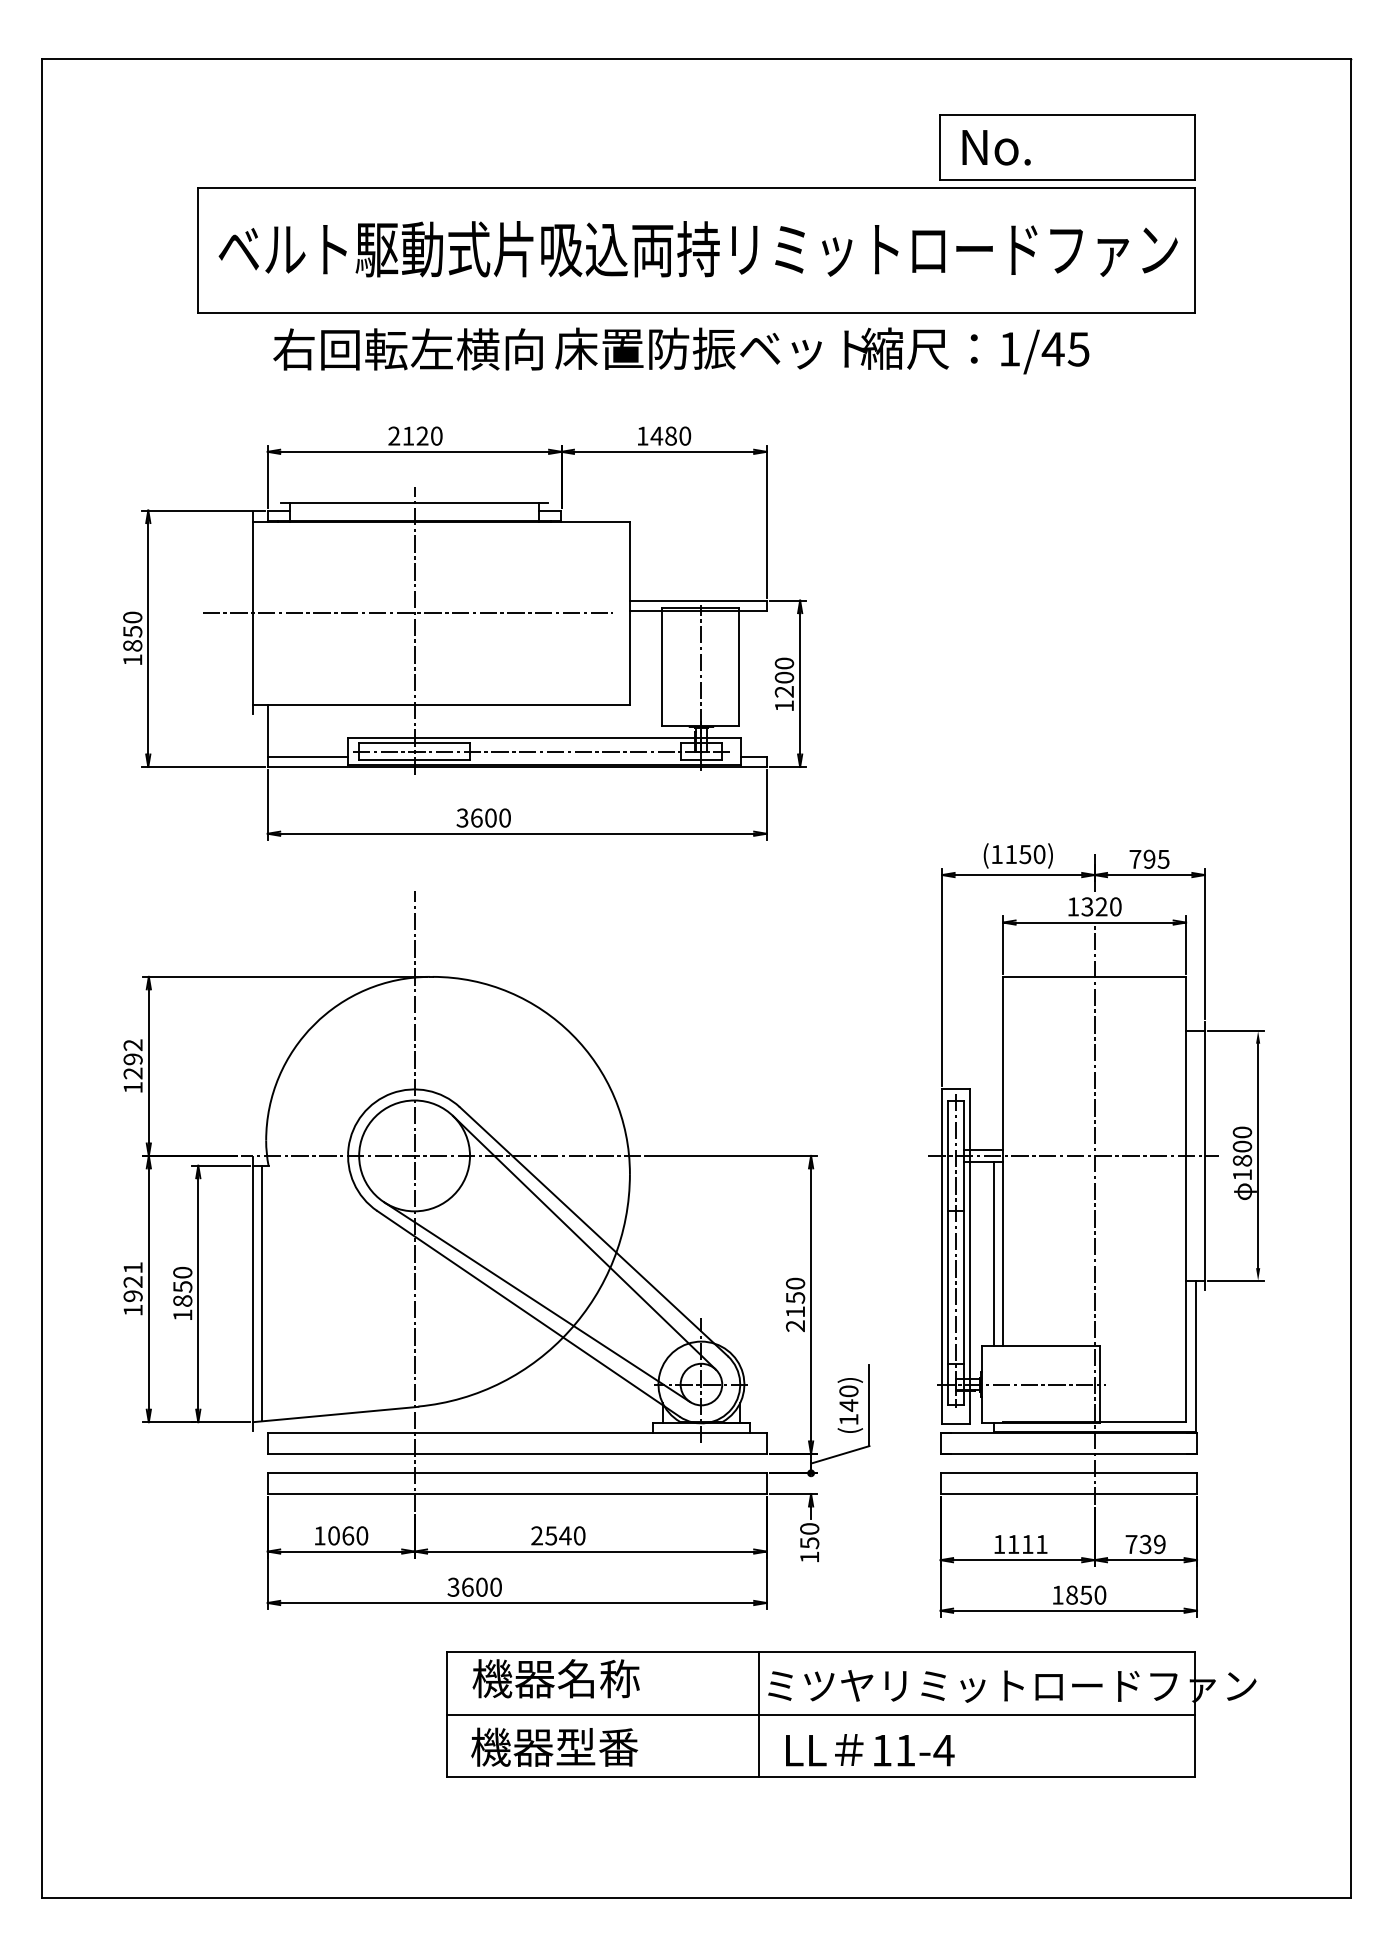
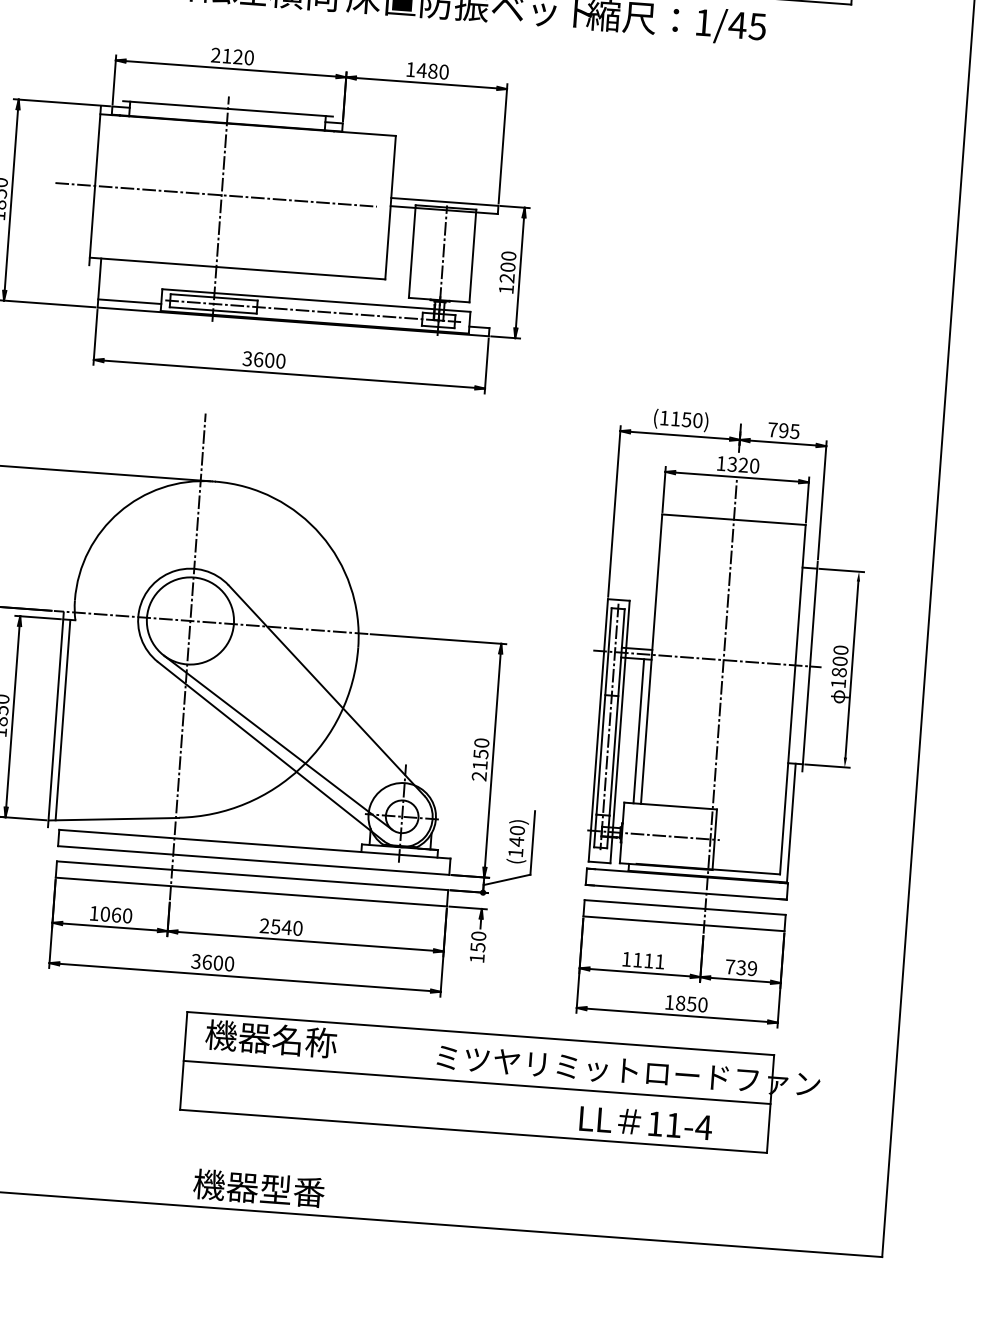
line: (584, 1242) -> (318, 698), removed
line: (758, 1714) -> (427, 1078), removed
text: (554, 1746) -> (259, 1187), moved
text: (870, 1750) -> (646, 1123), moved

